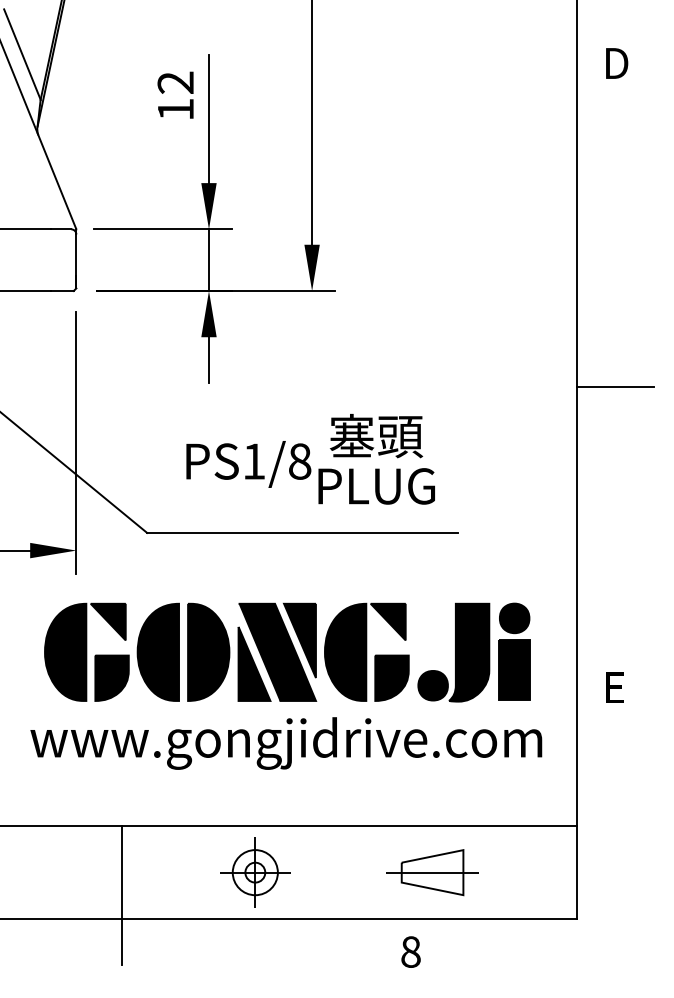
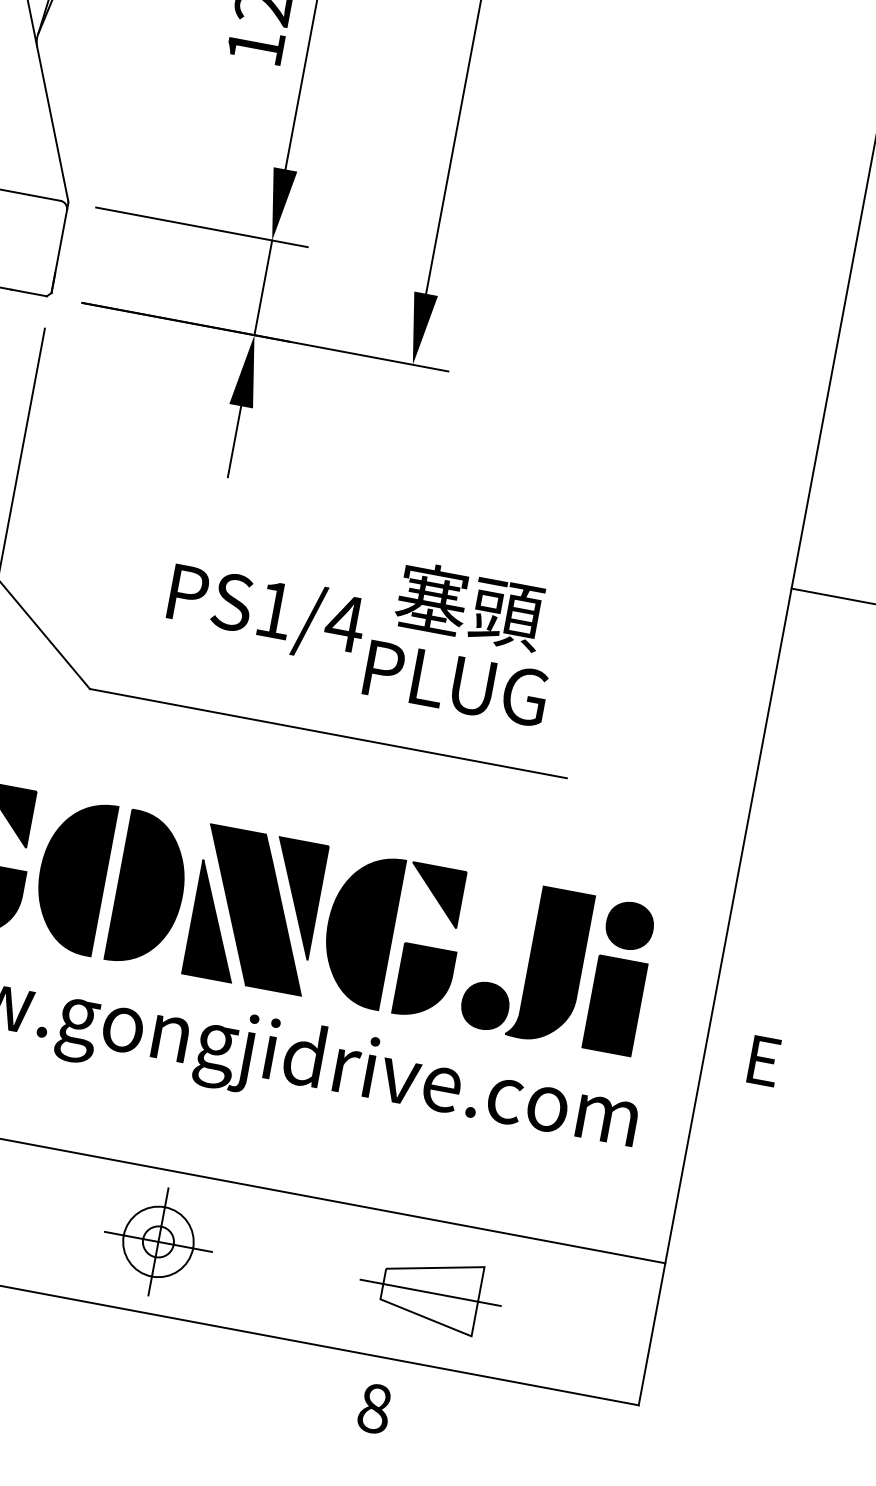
text: (299, 461) -> (344, 623), PS1/8 -> PS1/4

